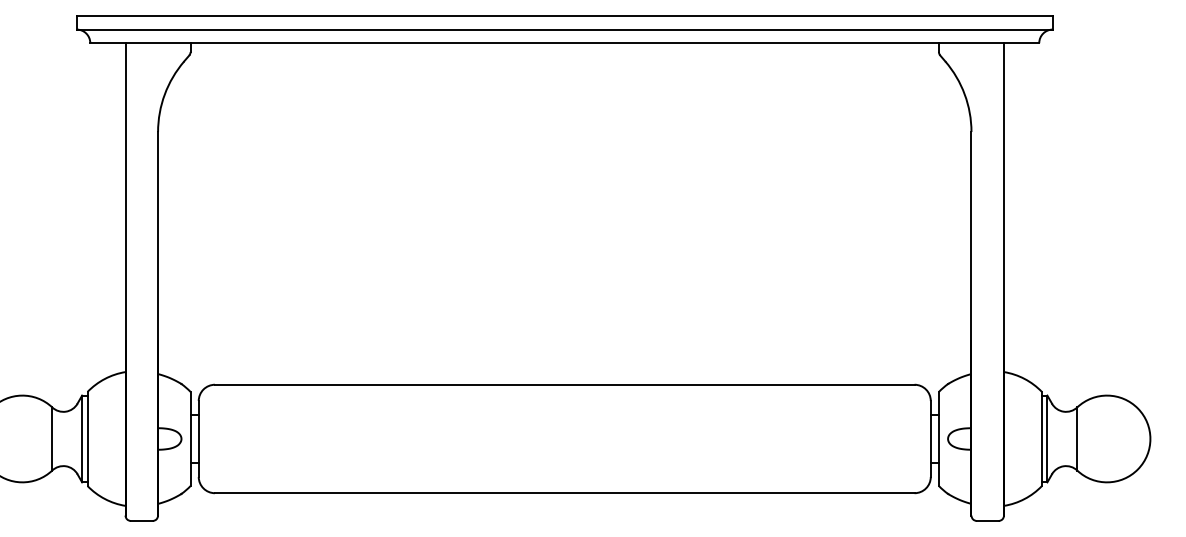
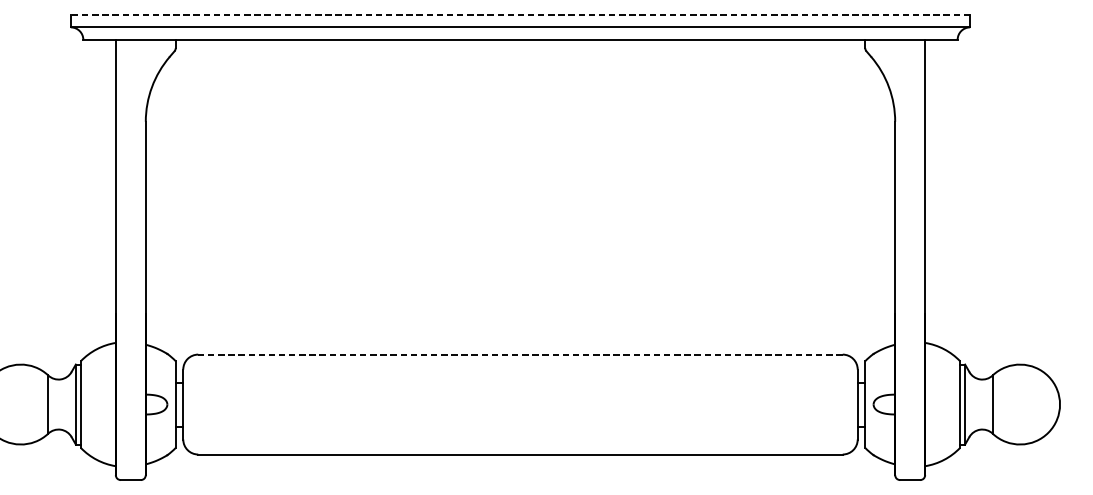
line: (564, 16) -> (520, 15), solid -> dashed
line: (564, 384) -> (520, 354), solid -> dashed

